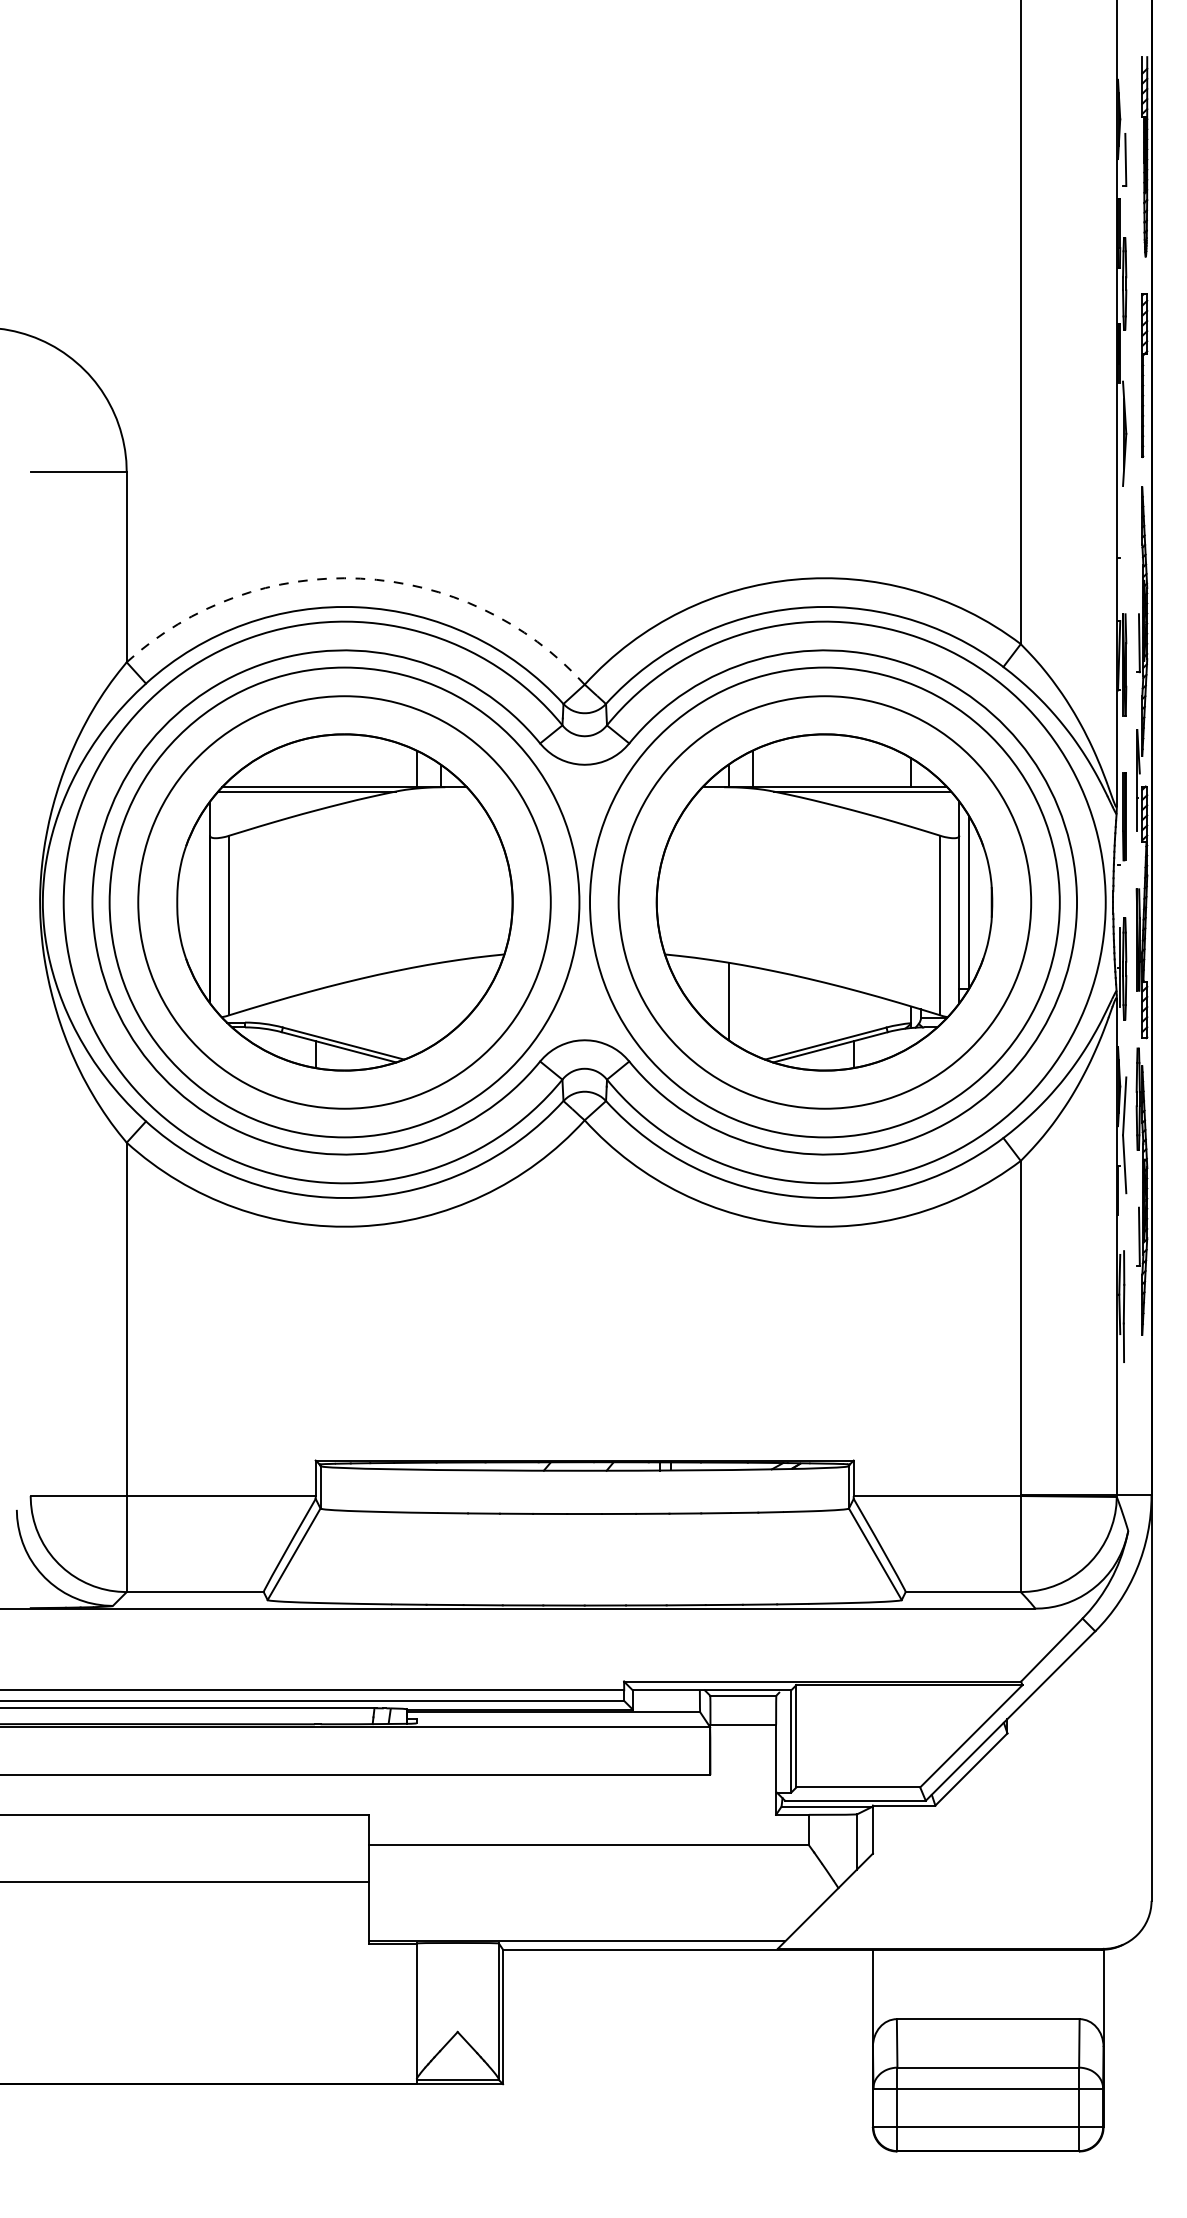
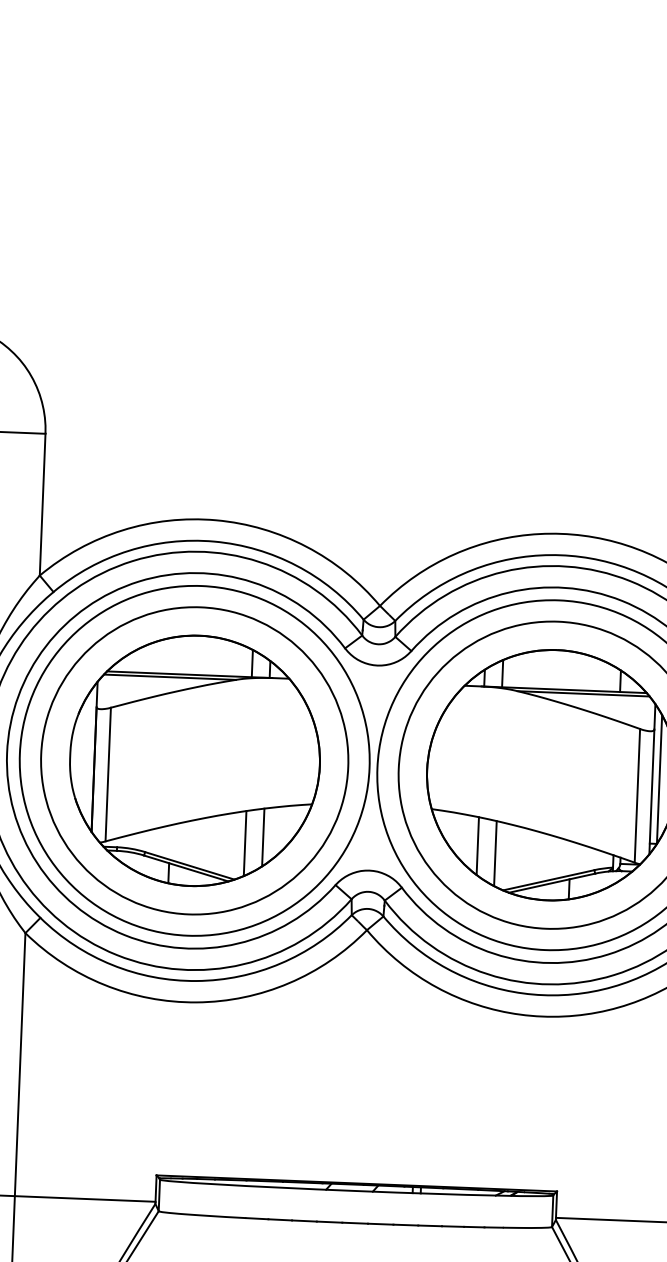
arc: (360, 578) -> (216, 520), dashed -> solid
line: (440, 1001) -> (263, 837), added
line: (416, 1010) -> (245, 843), added
line: (752, 1010) -> (495, 853), added

